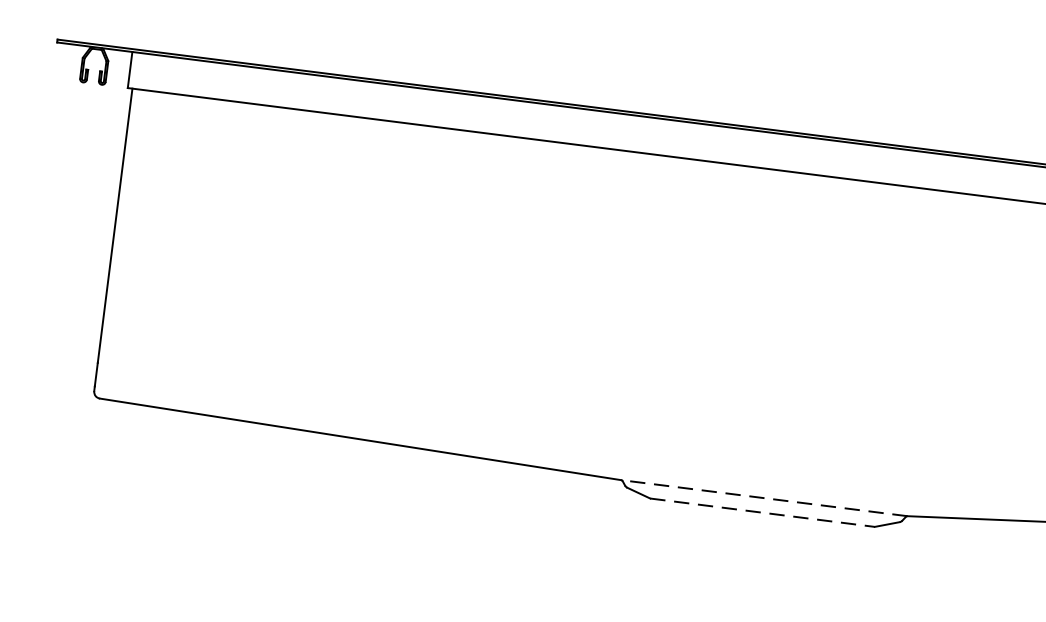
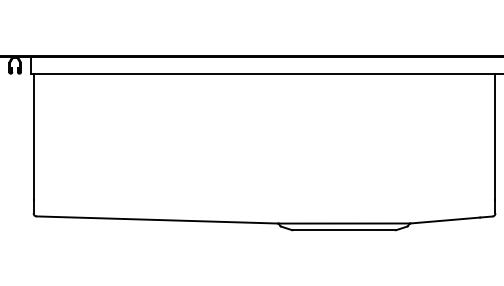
line: (762, 497) -> (343, 223), dashed -> solid
line: (763, 513) -> (344, 230), dashed -> solid

